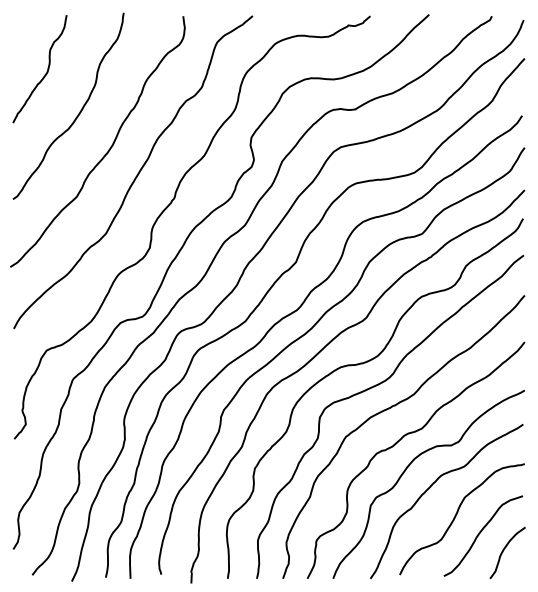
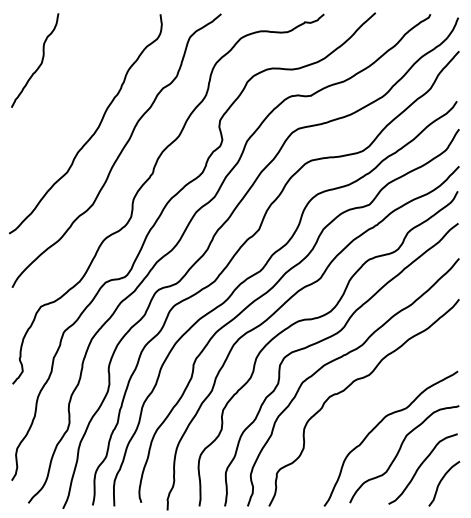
curve: (79, 111) -> (69, 97), removed
curve: (409, 466) -> (358, 408), removed

